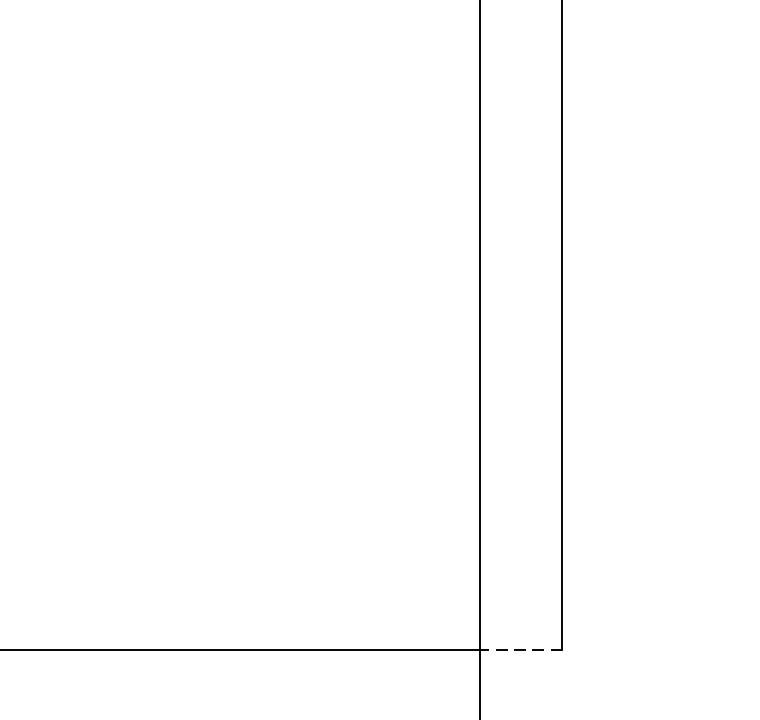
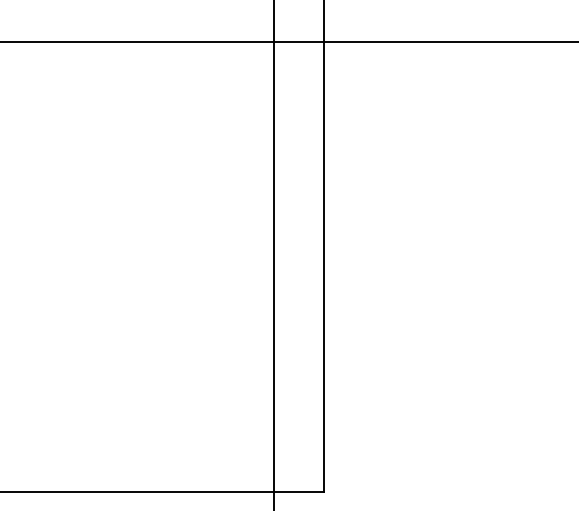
line: (521, 648) -> (299, 491), dashed -> solid

